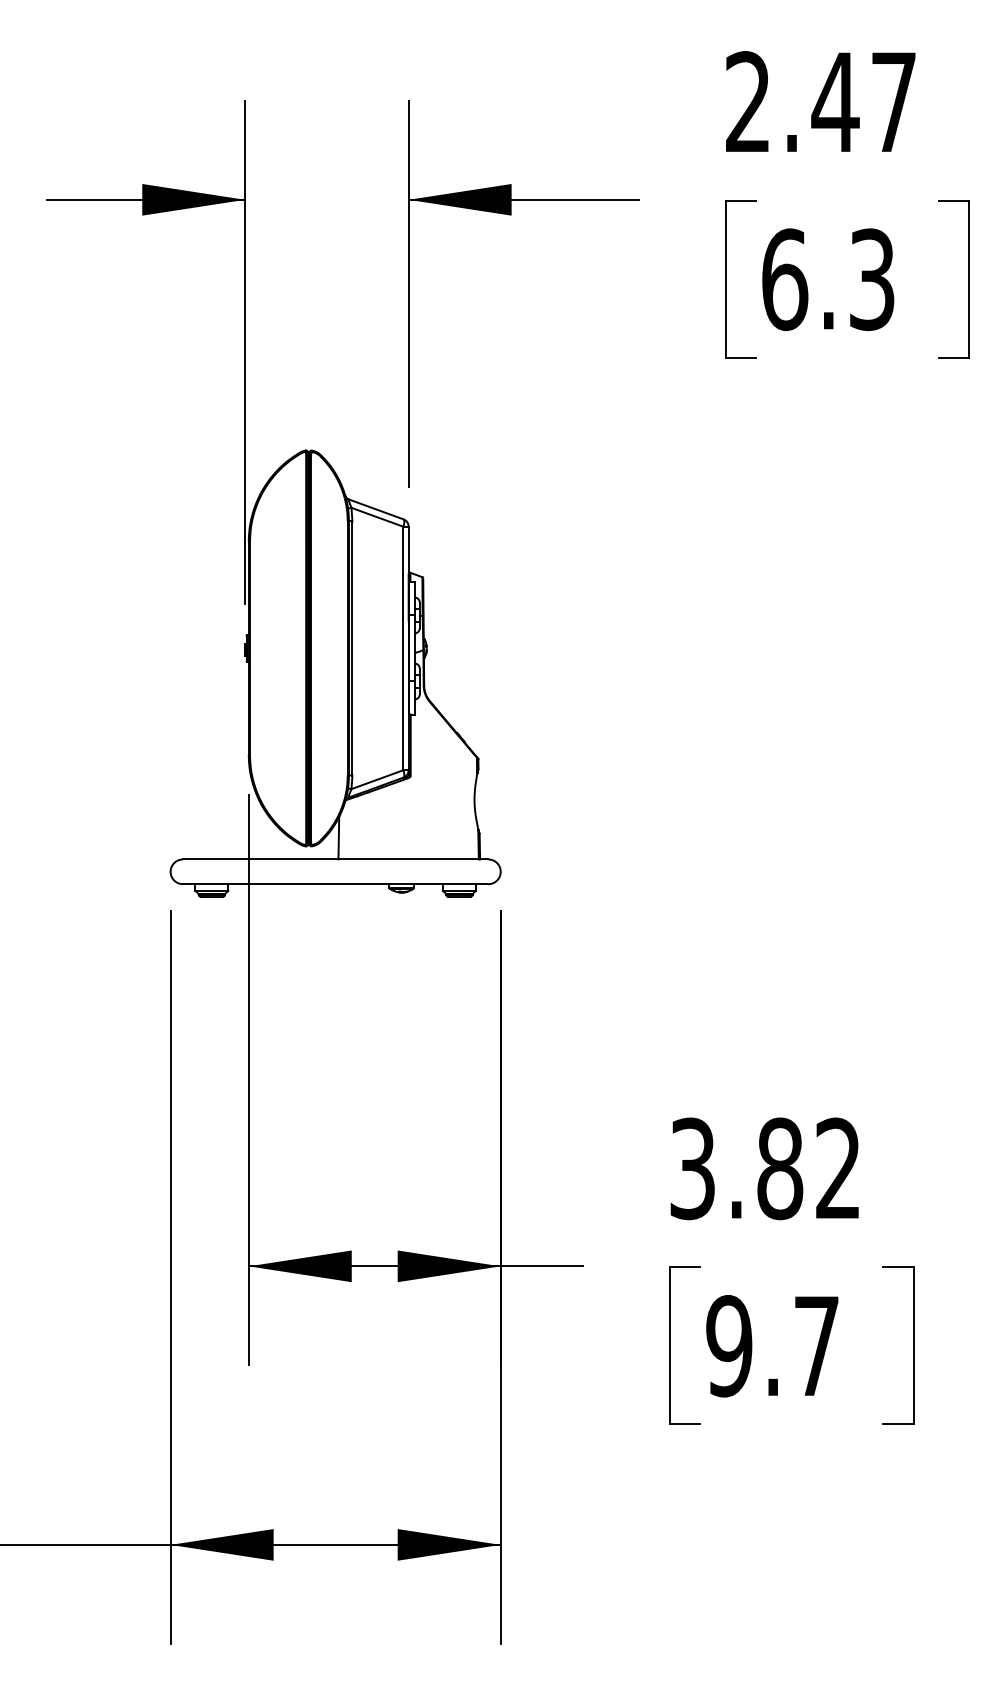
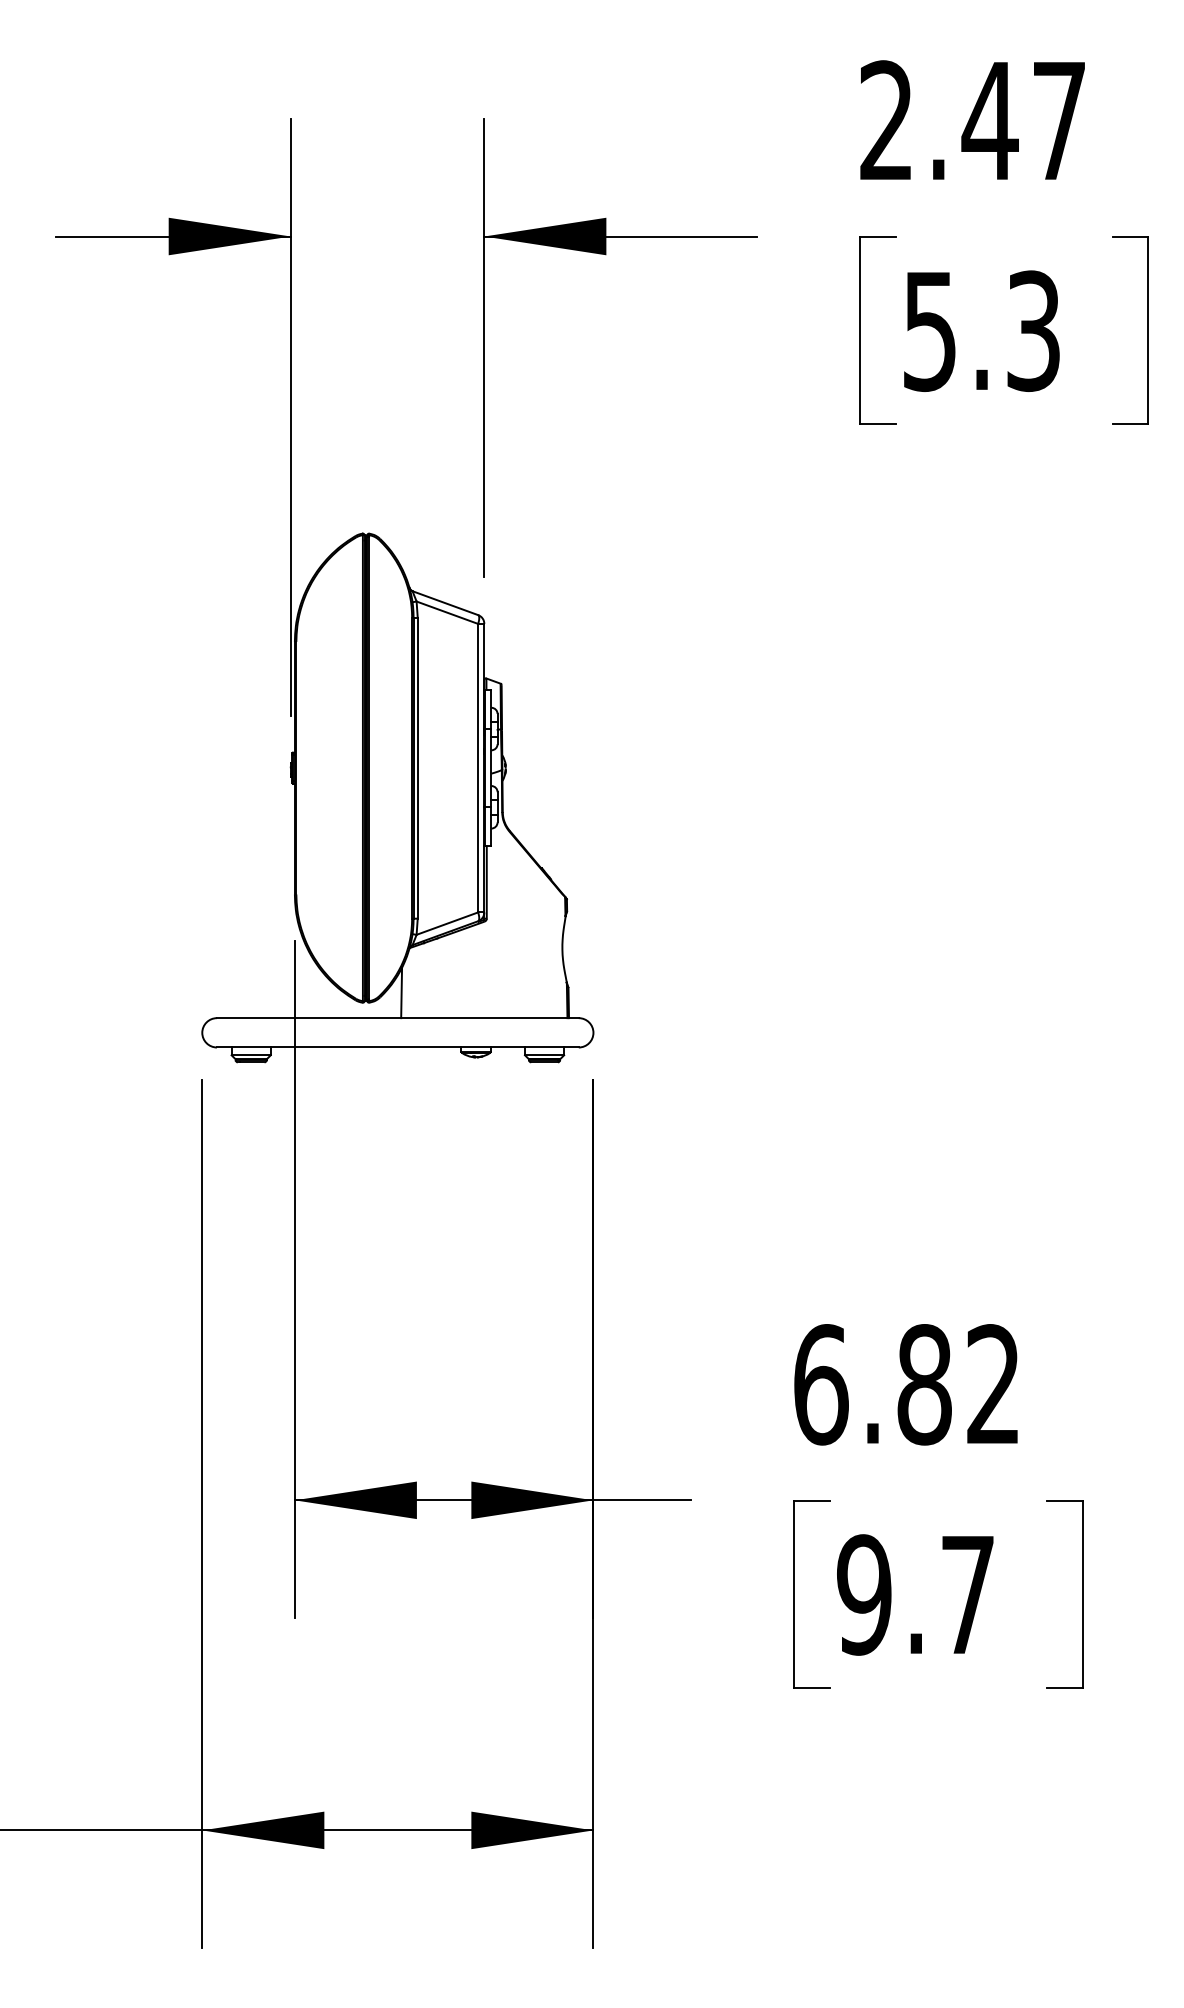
text: (785, 279) -> (930, 330), 6.3 -> 5.3
text: (693, 1168) -> (821, 1384), 3.82 -> 6.82

